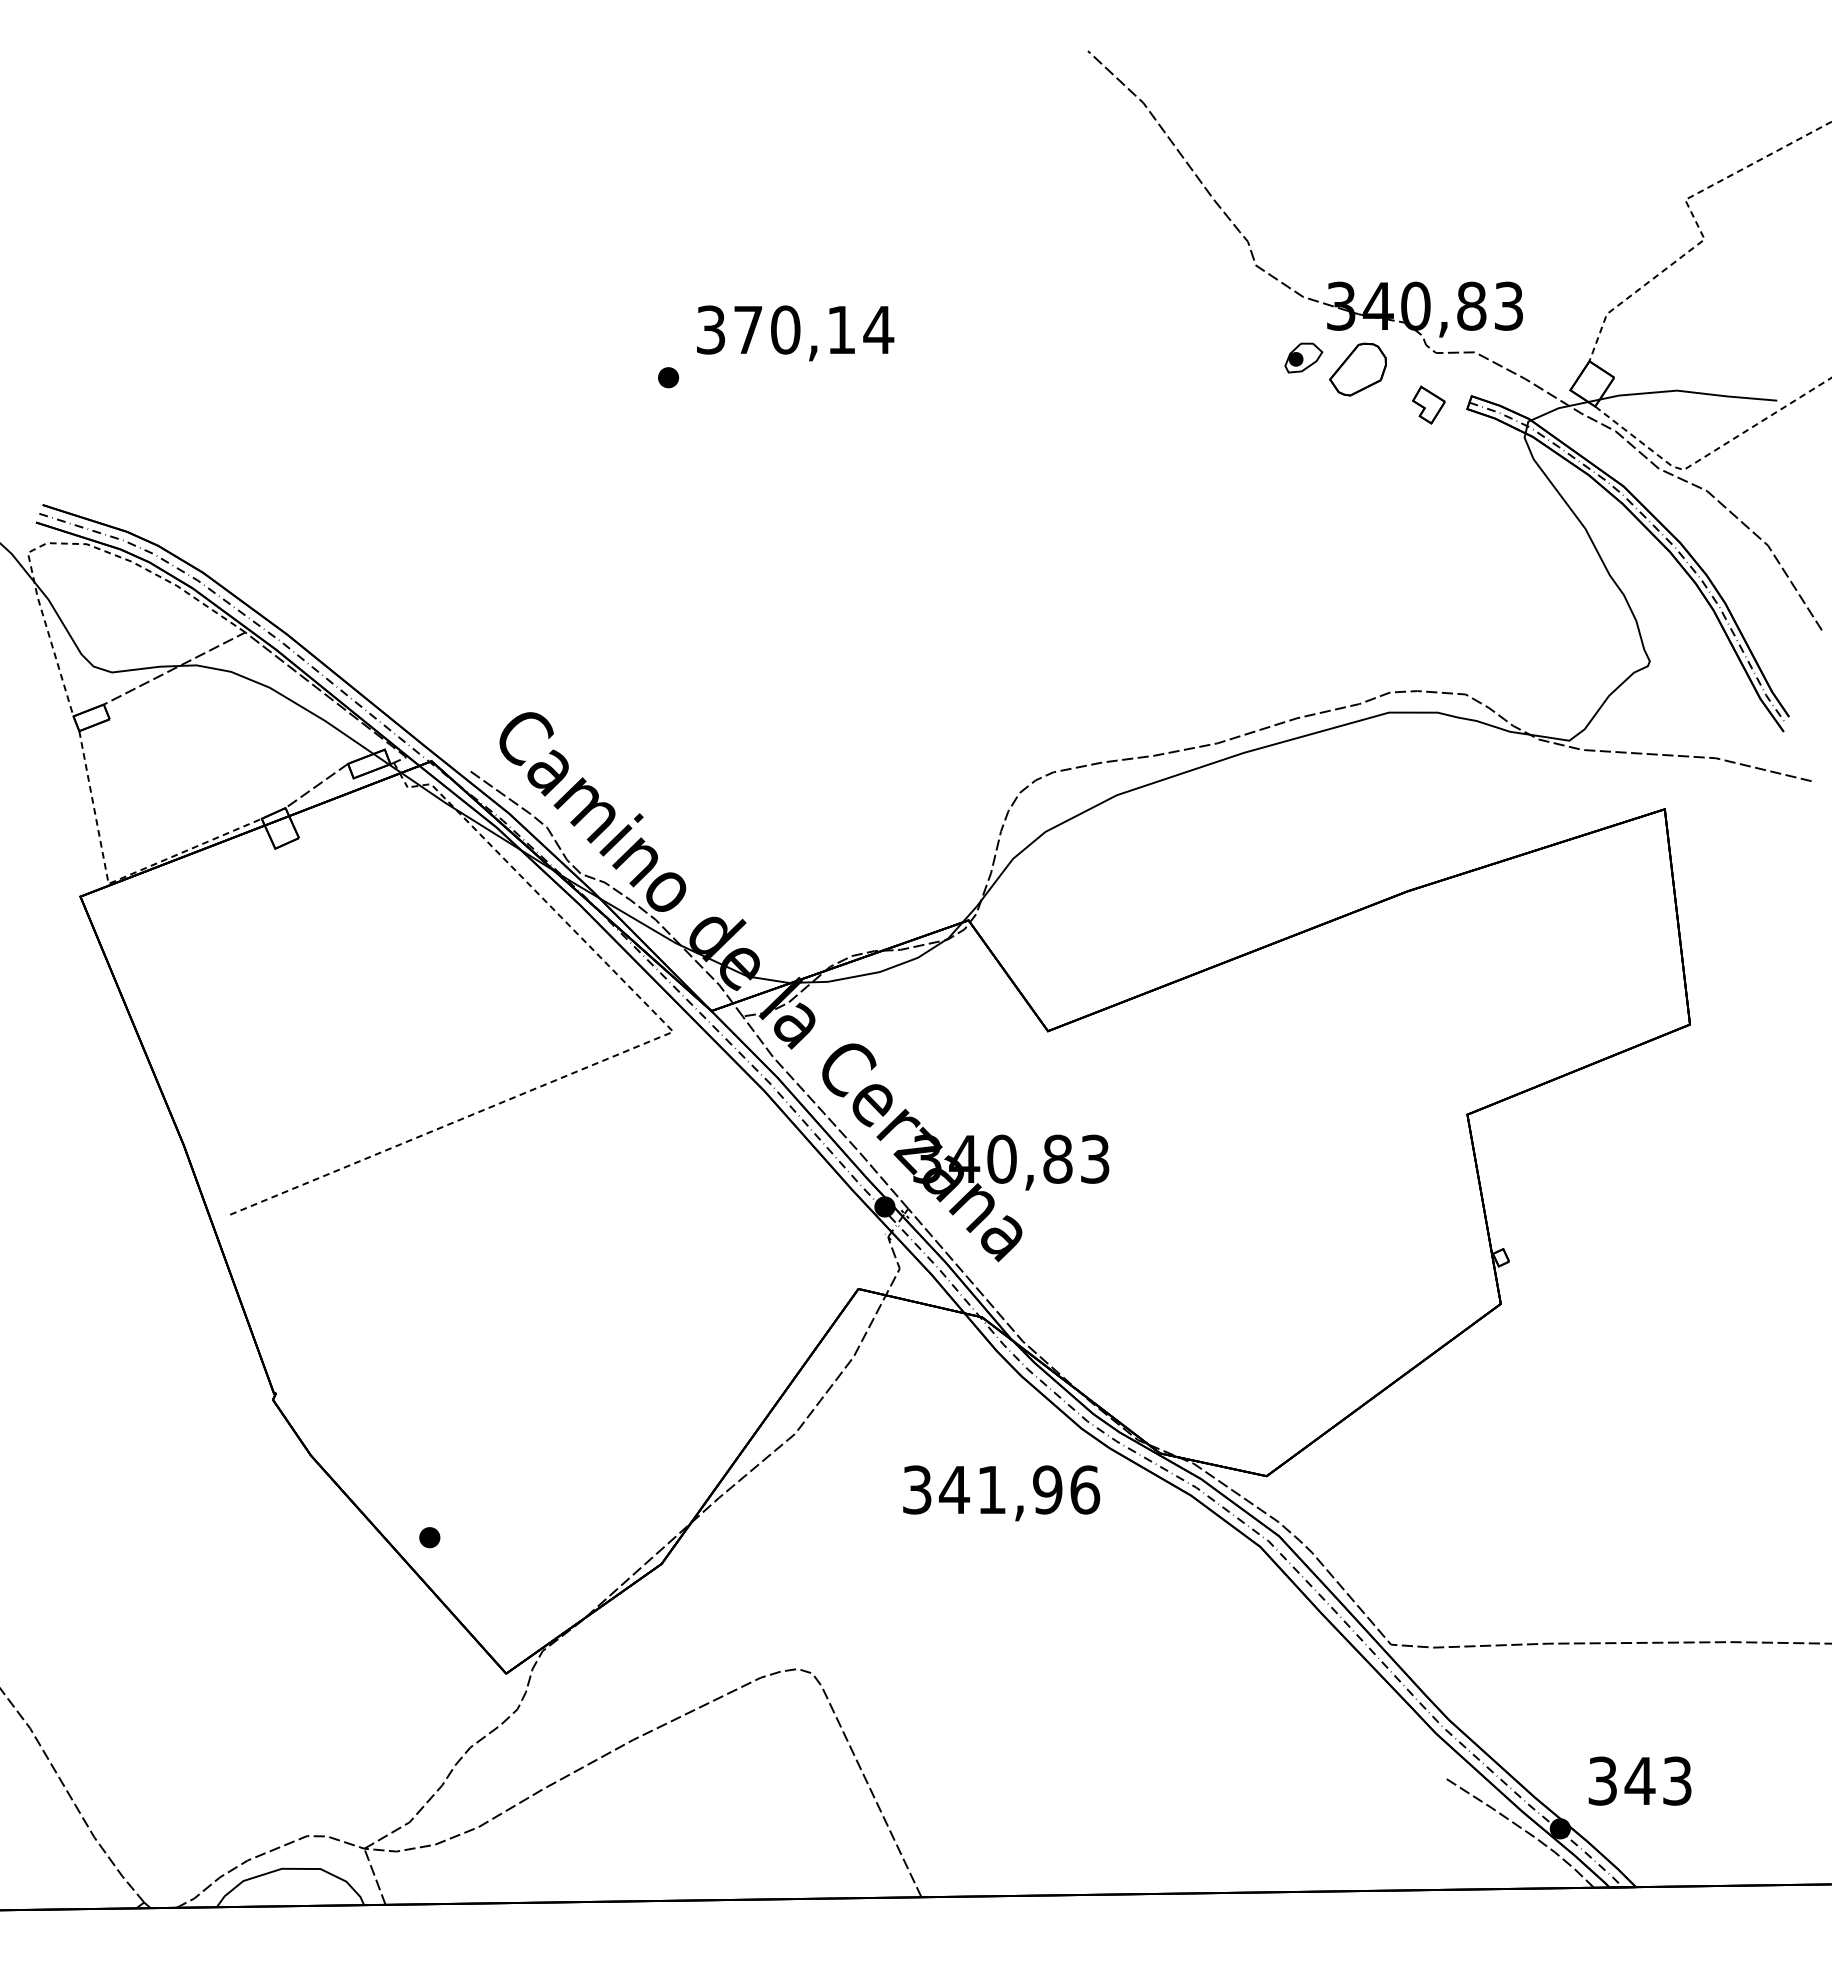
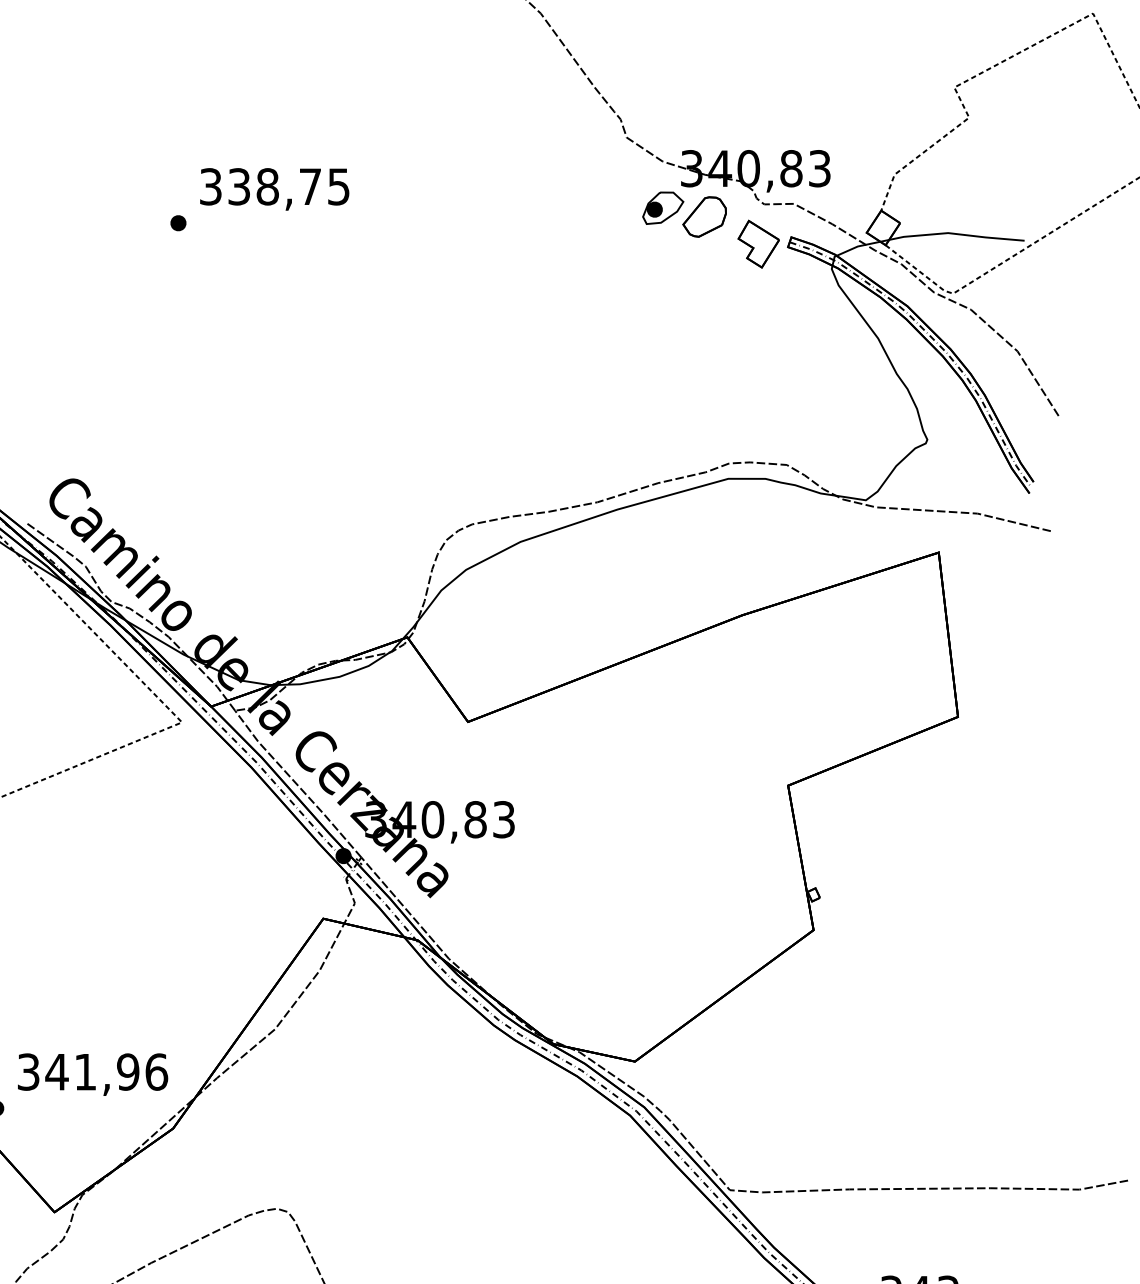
text: (814, 329) -> (289, 186), 370,14 -> 338,75
part: (1303, 357) -> (663, 207), size x1.43
part: (1428, 404) -> (758, 243), size x1.67
text: (1001, 1493) -> (92, 1074), moved

